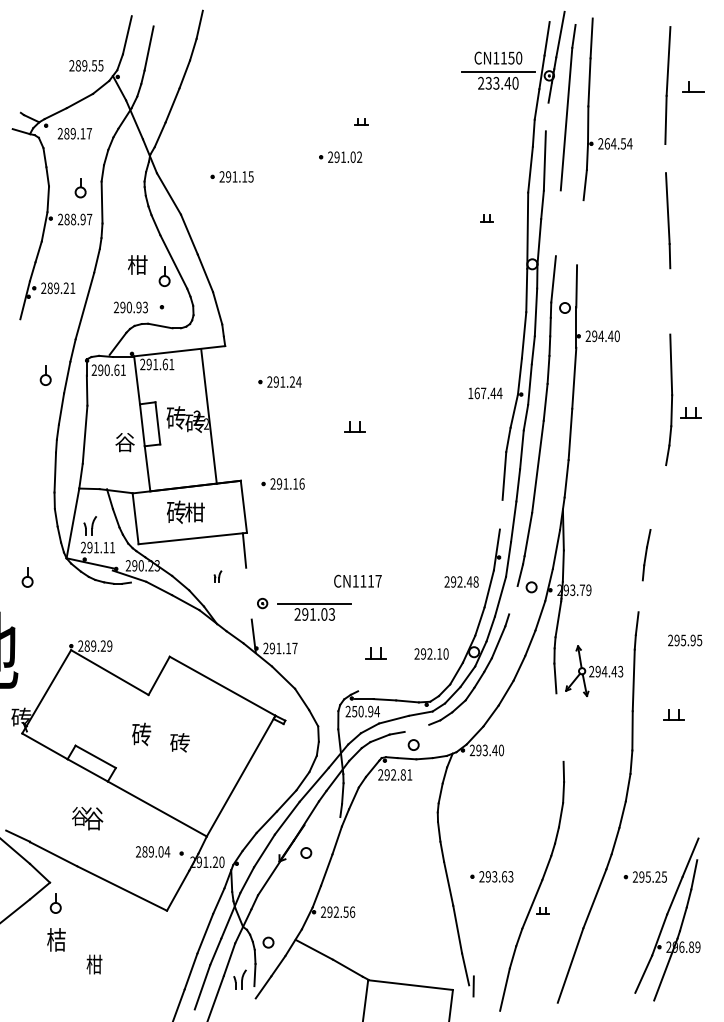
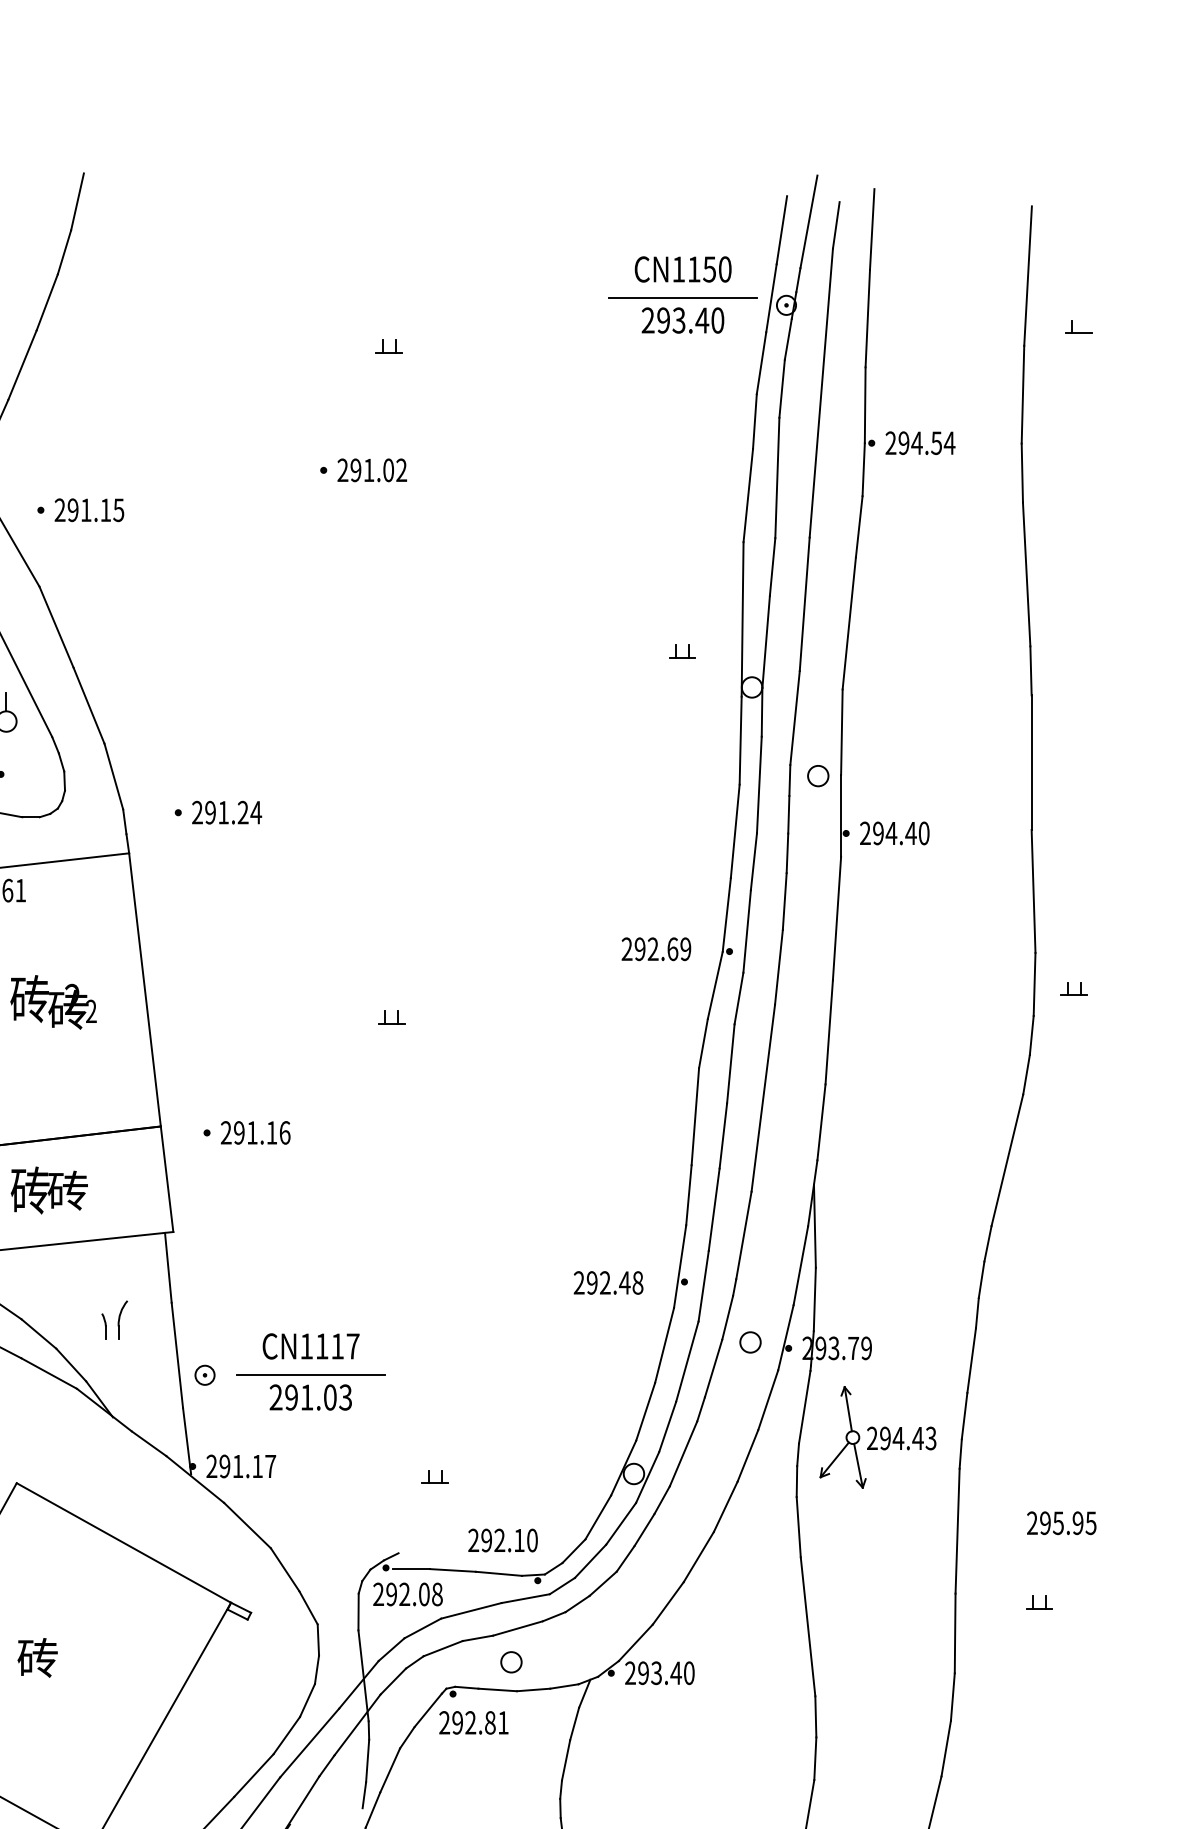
text: (488, 83) -> (663, 320), 233.40 -> 293.40
part: (693, 86) -> (1078, 326), size x0.62
line: (546, 116) -> (780, 387), added
part: (361, 121) -> (389, 345), moved
text: (606, 143) -> (902, 442), 264.54 -> 294.54
line: (665, 158) -> (1021, 472), added
part: (231, 176) -> (79, 509), moved
part: (486, 218) -> (681, 651), moved
line: (557, 223) -> (802, 604), added
line: (580, 232) -> (849, 622), added
line: (670, 301) -> (1032, 762), added
part: (279, 381) -> (216, 811), moved
text: (485, 393) -> (656, 949), 167.44 -> 292.69
part: (691, 412) -> (1074, 987), size x0.62
line: (208, 416) -> (143, 989), moved
part: (354, 426) -> (391, 1016), size x0.62
line: (658, 497) -> (1007, 1160), added
text: (194, 512) -> (66, 1190), 柑 -> 砖
line: (500, 514) -> (687, 1194), added
part: (217, 576) -> (113, 1320), size x1.67
text: (357, 580) -> (310, 1344), moved
text: (461, 581) -> (608, 1281), moved
line: (248, 593) -> (176, 1354), added
line: (640, 596) -> (971, 1361), added
line: (513, 600) -> (713, 1369), added
text: (685, 640) -> (1062, 1523), moved
part: (375, 653) -> (433, 1476), size x0.62
text: (431, 653) -> (502, 1539), moved
part: (594, 670) -> (877, 1436), moved
text: (366, 711) -> (415, 1594), 250.94 -> 292.08
part: (673, 715) -> (1038, 1602), size x0.62
line: (416, 727) -> (517, 1626), added
line: (559, 727) -> (807, 1626), added

